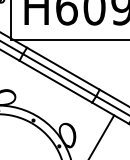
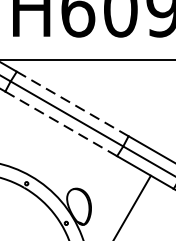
line: (63, 68) -> (72, 103), solid -> dashed
line: (55, 81) -> (60, 123), solid -> dashed

